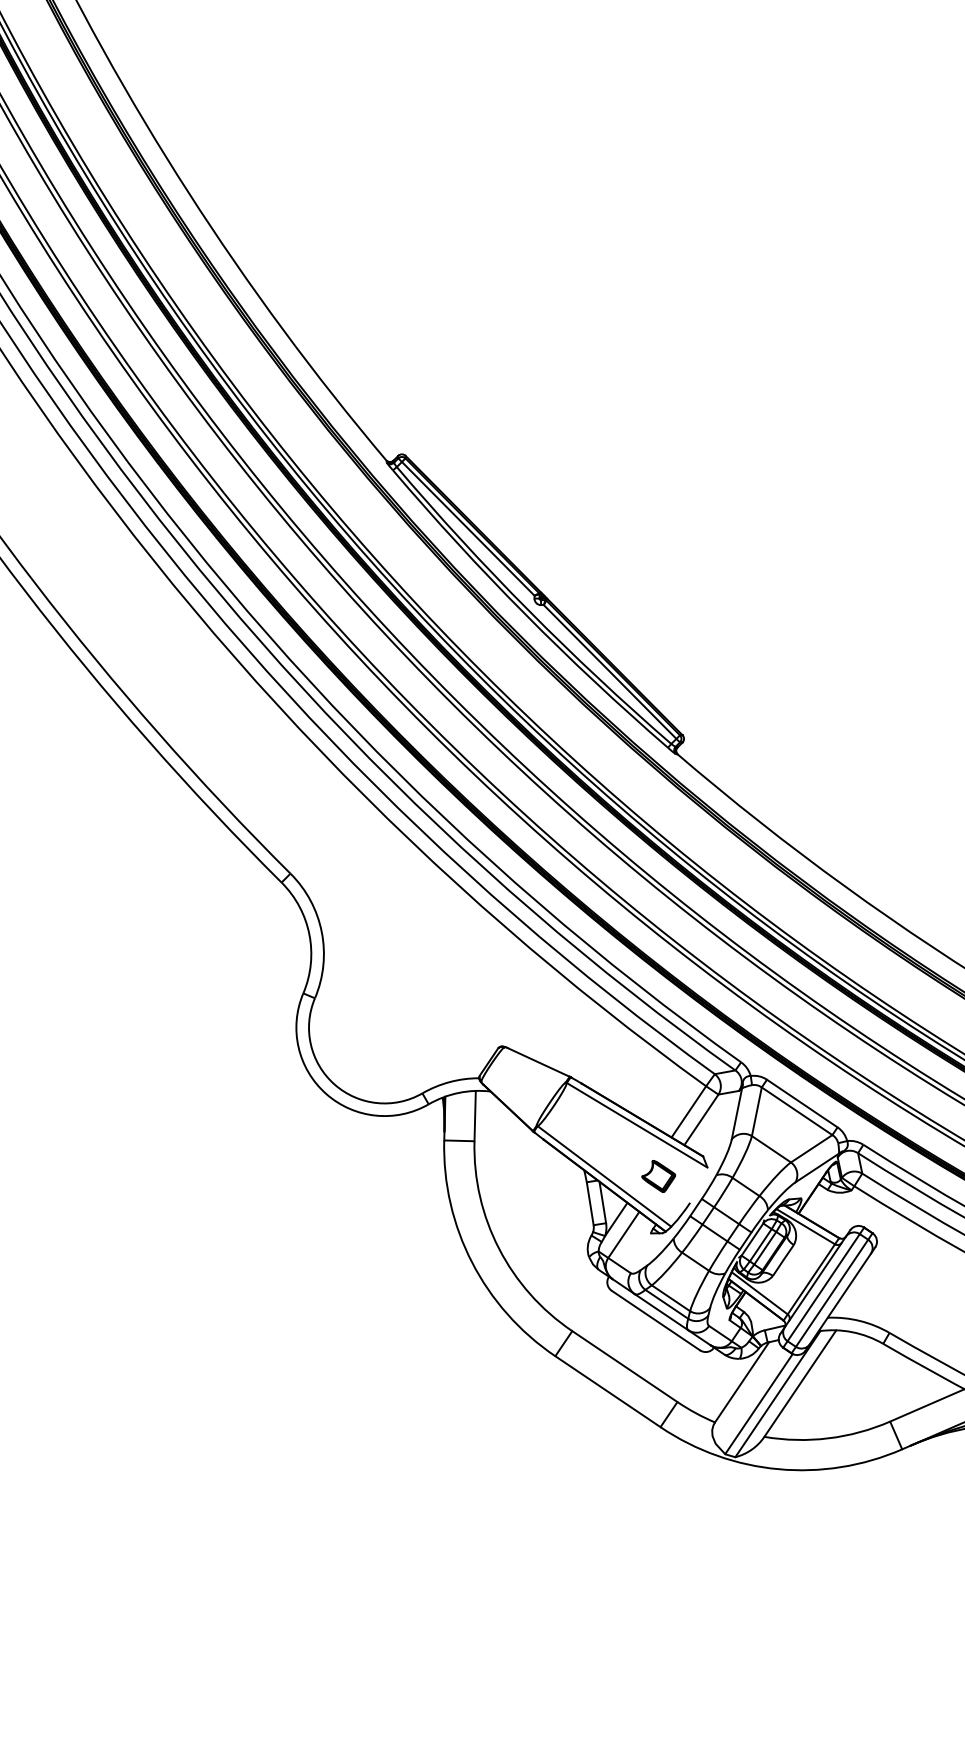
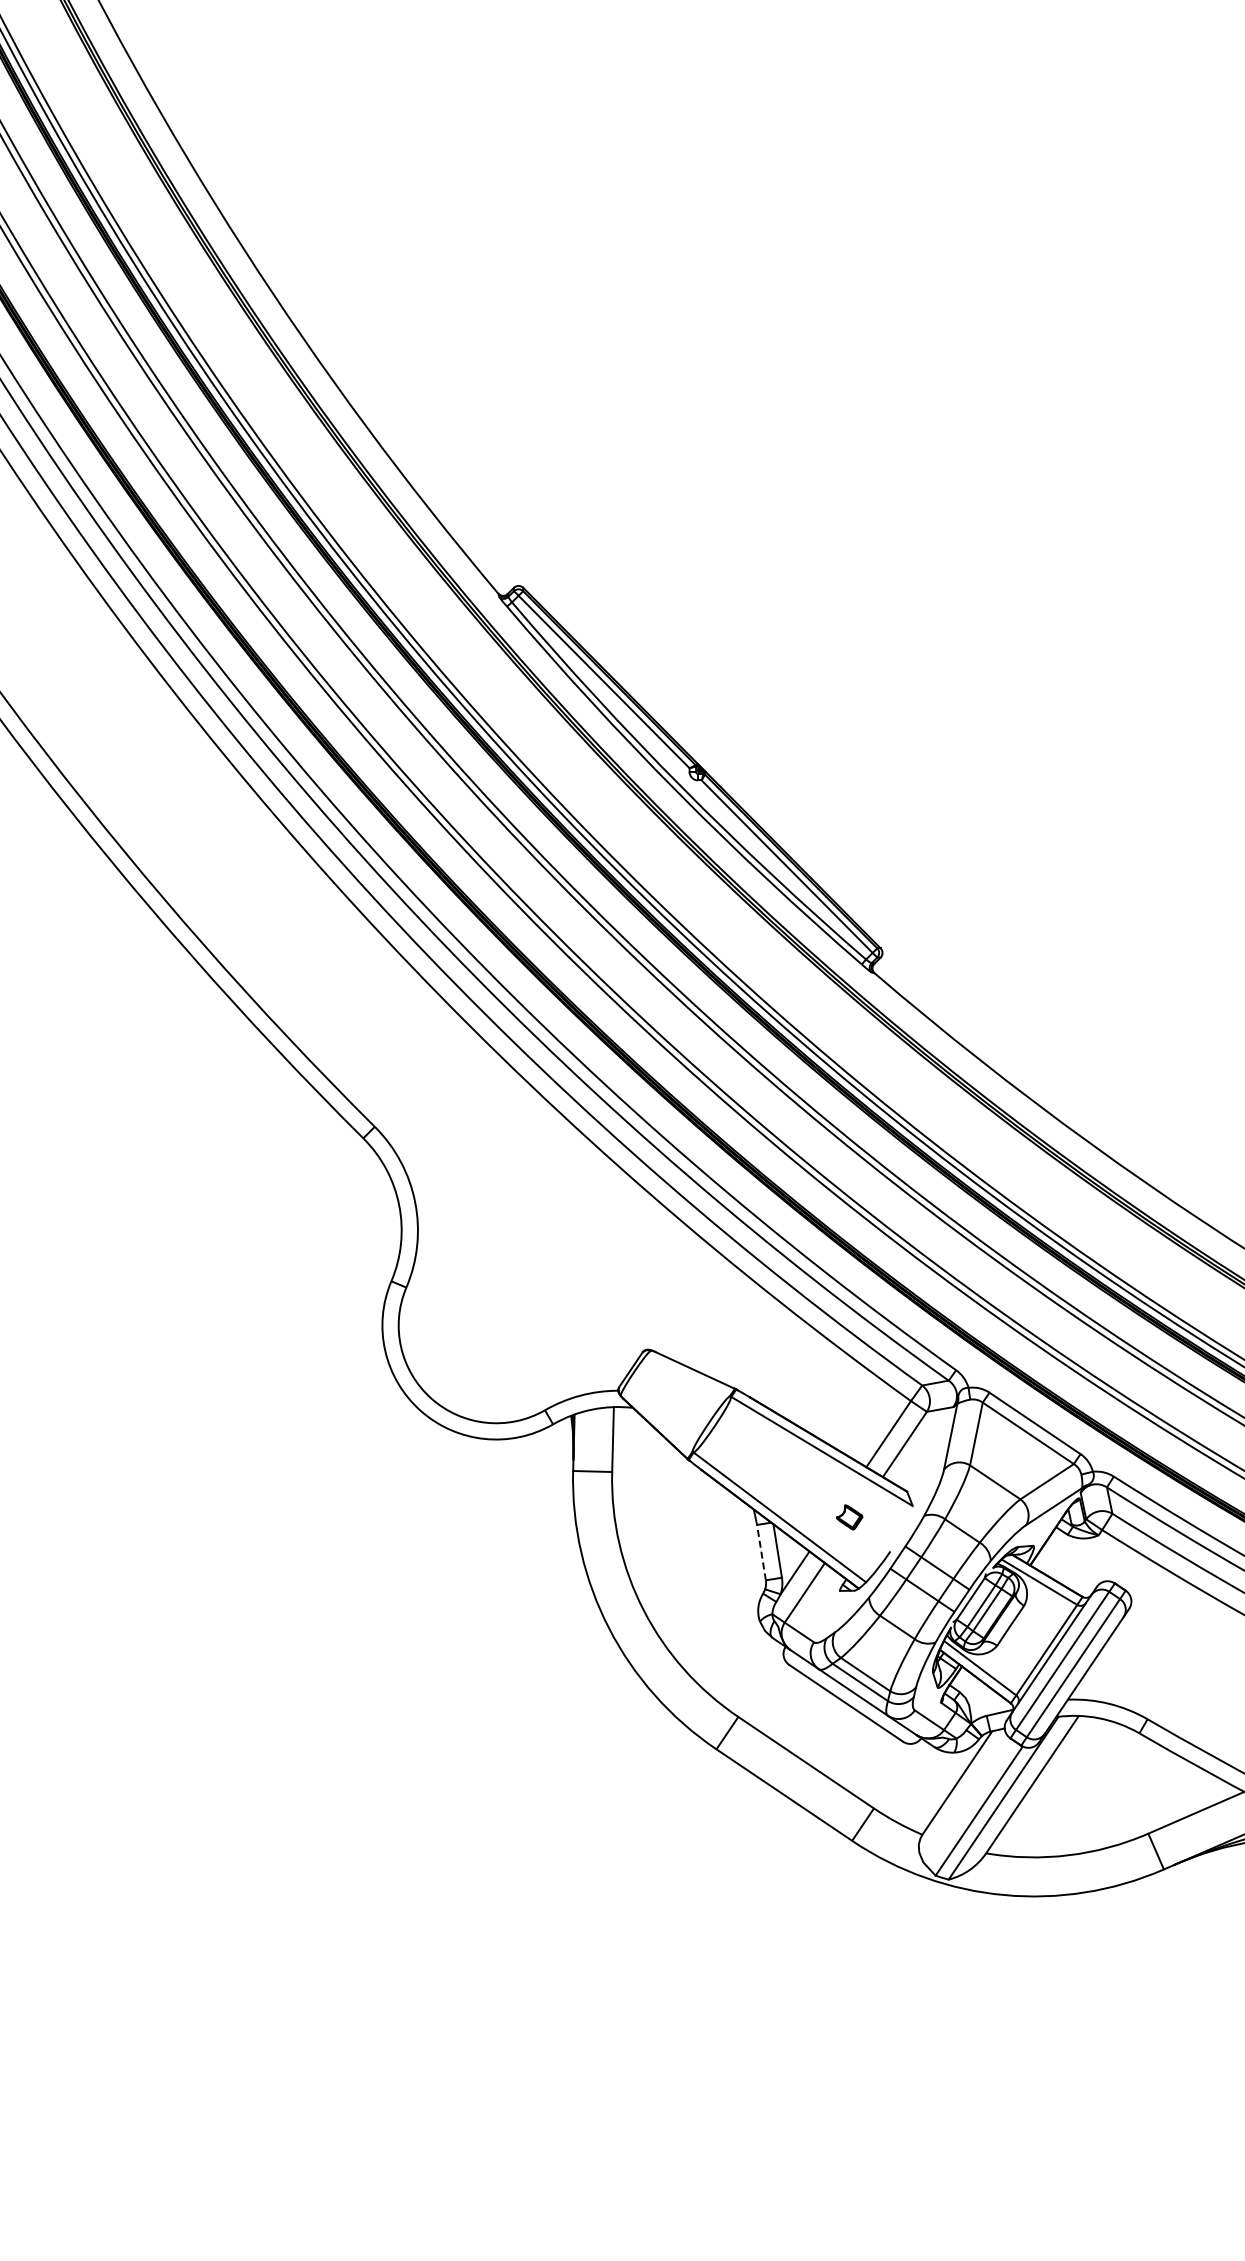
part: (658, 1176) -> (849, 1517), size x0.6
line: (590, 1203) -> (761, 1552), solid -> dashed

